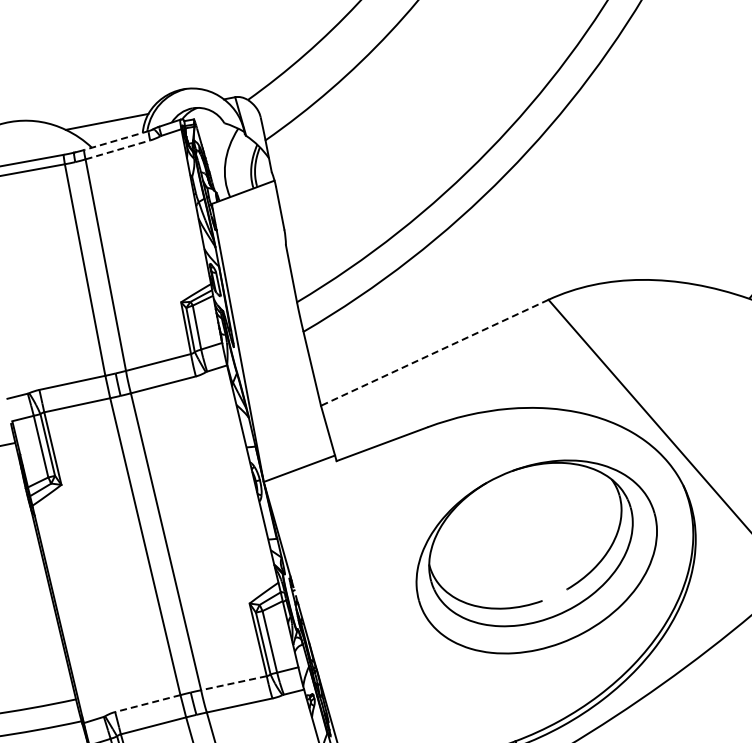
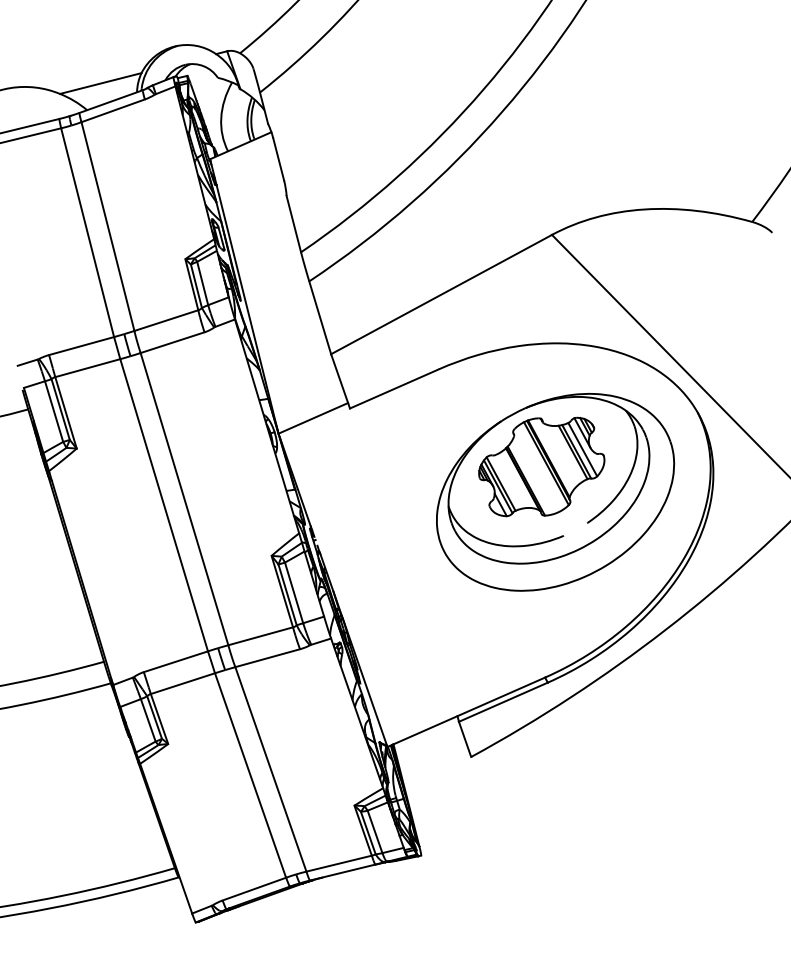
line: (116, 140) -> (111, 101), dashed -> solid
line: (118, 149) -> (113, 110), dashed -> solid
line: (434, 352) -> (441, 294), dashed -> solid
part: (524, 530) -> (541, 466), added
line: (233, 683) -> (260, 636), dashed -> solid
line: (147, 703) -> (175, 661), dashed -> solid

